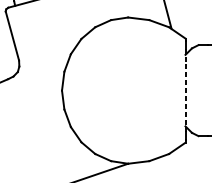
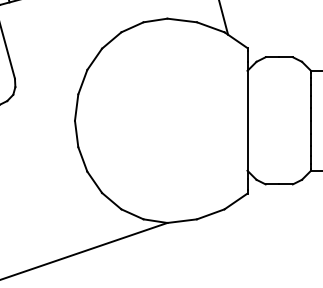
line: (185, 90) -> (247, 120), dashed -> solid

